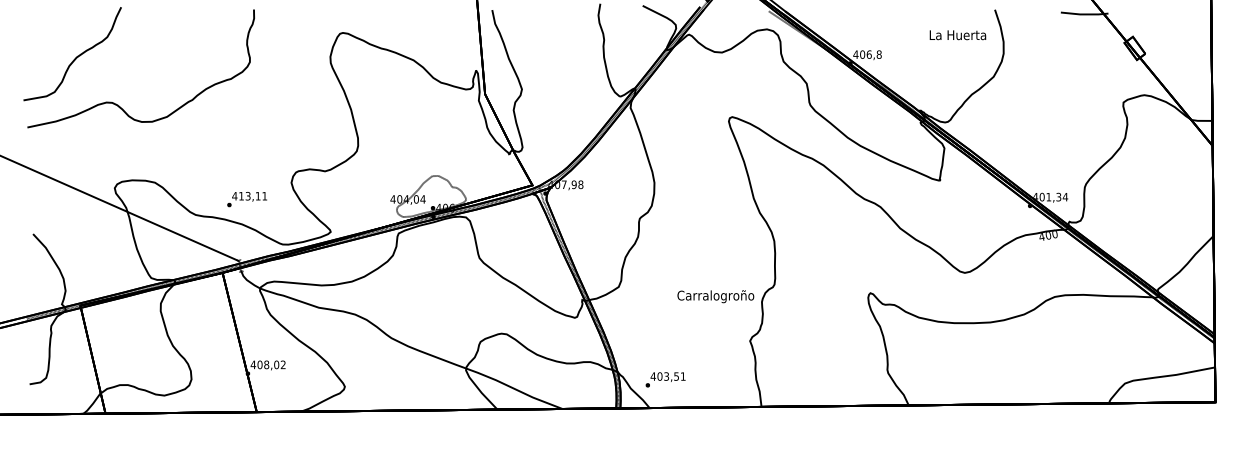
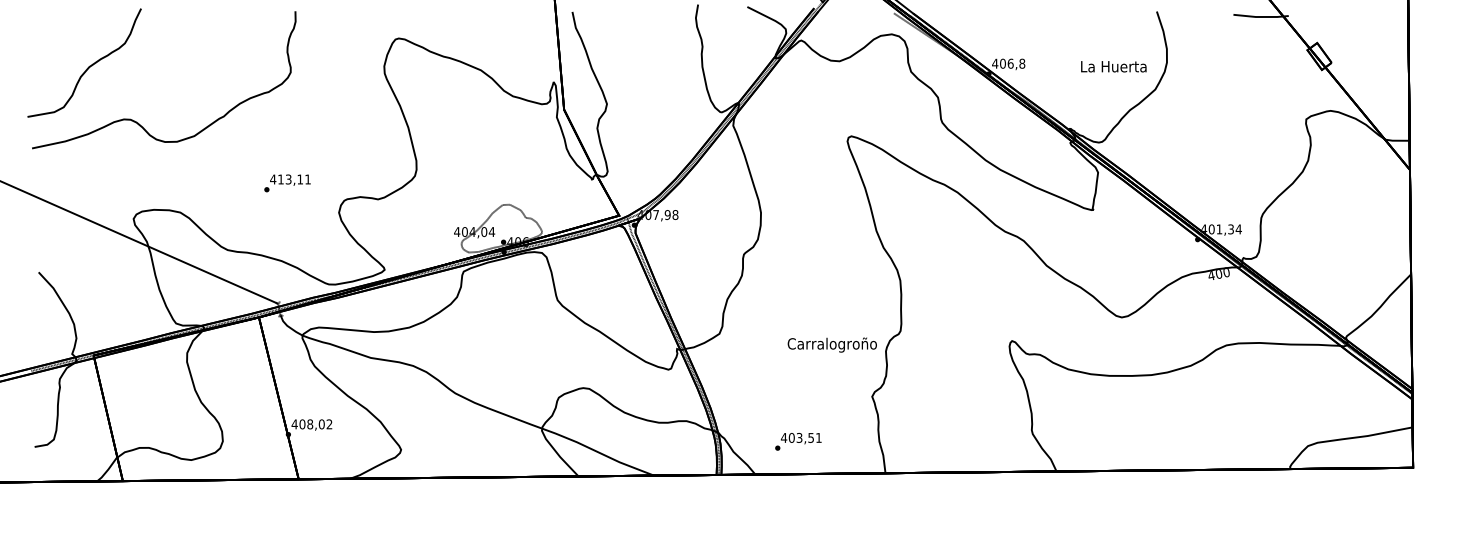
text: (957, 35) -> (1113, 67), moved
text: (246, 199) -> (286, 183), moved
text: (665, 379) -> (798, 441), moved

